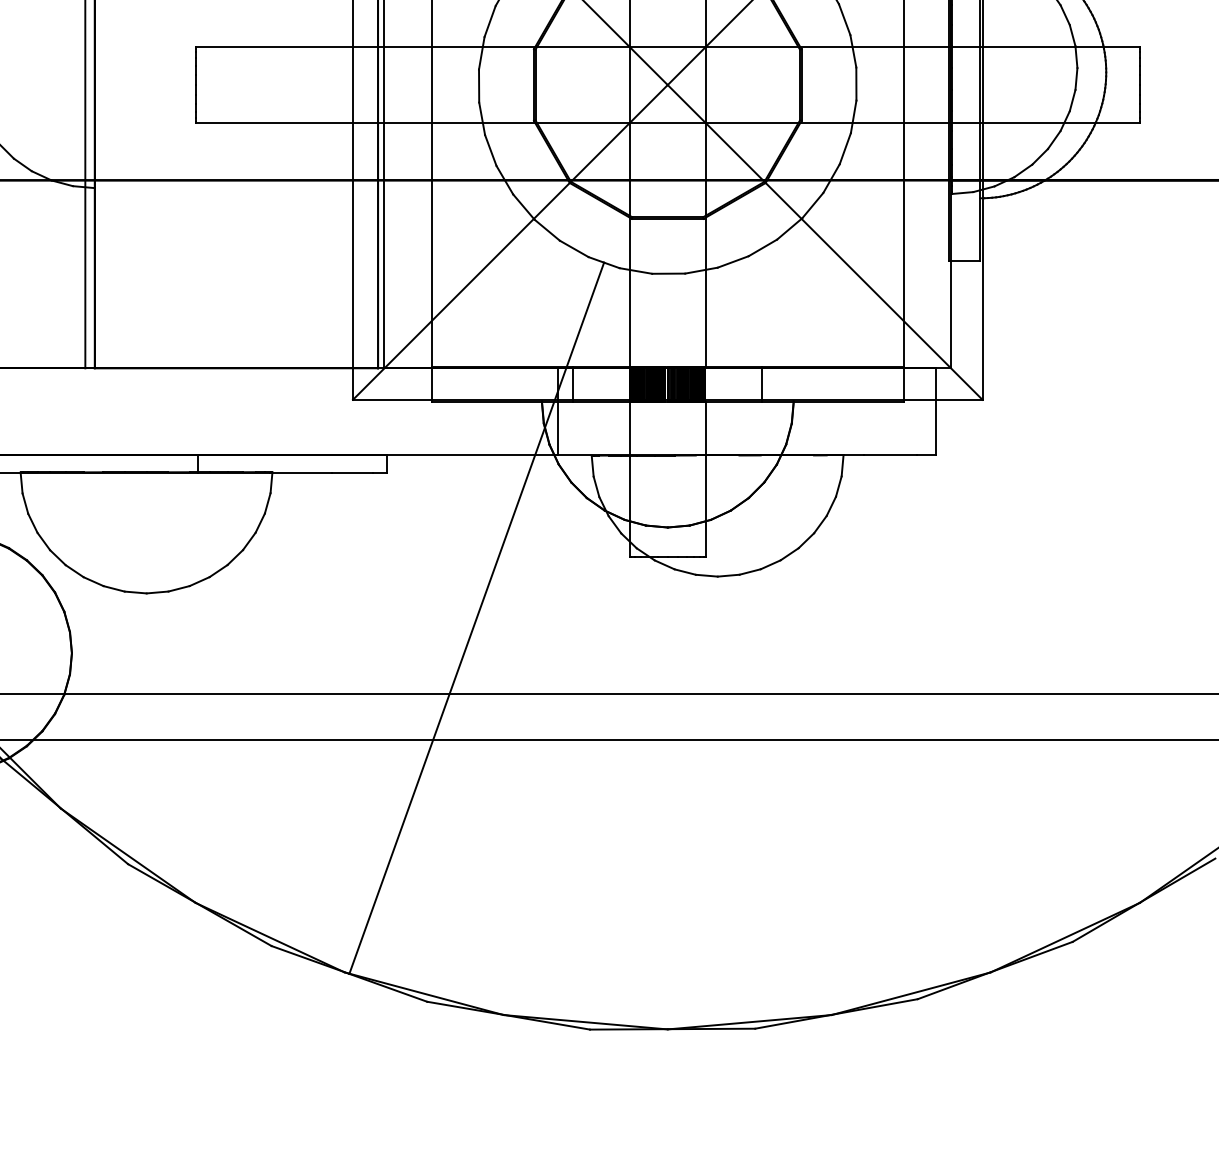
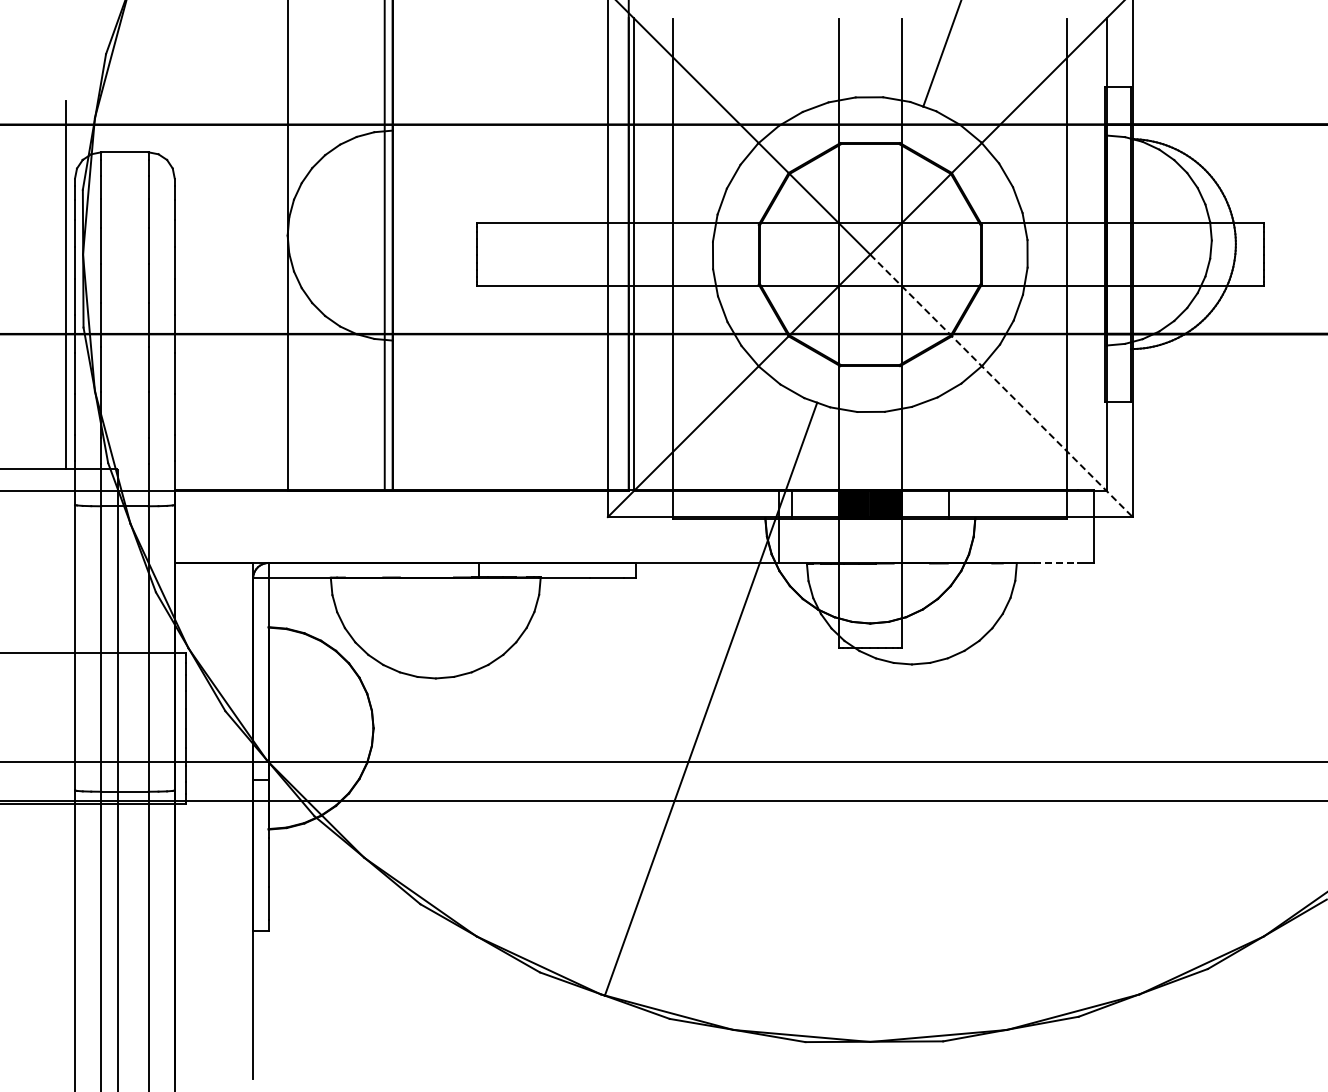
line: (825, 241) -> (1001, 385), solid -> dashed
line: (891, 455) -> (1056, 563), solid -> dashed

